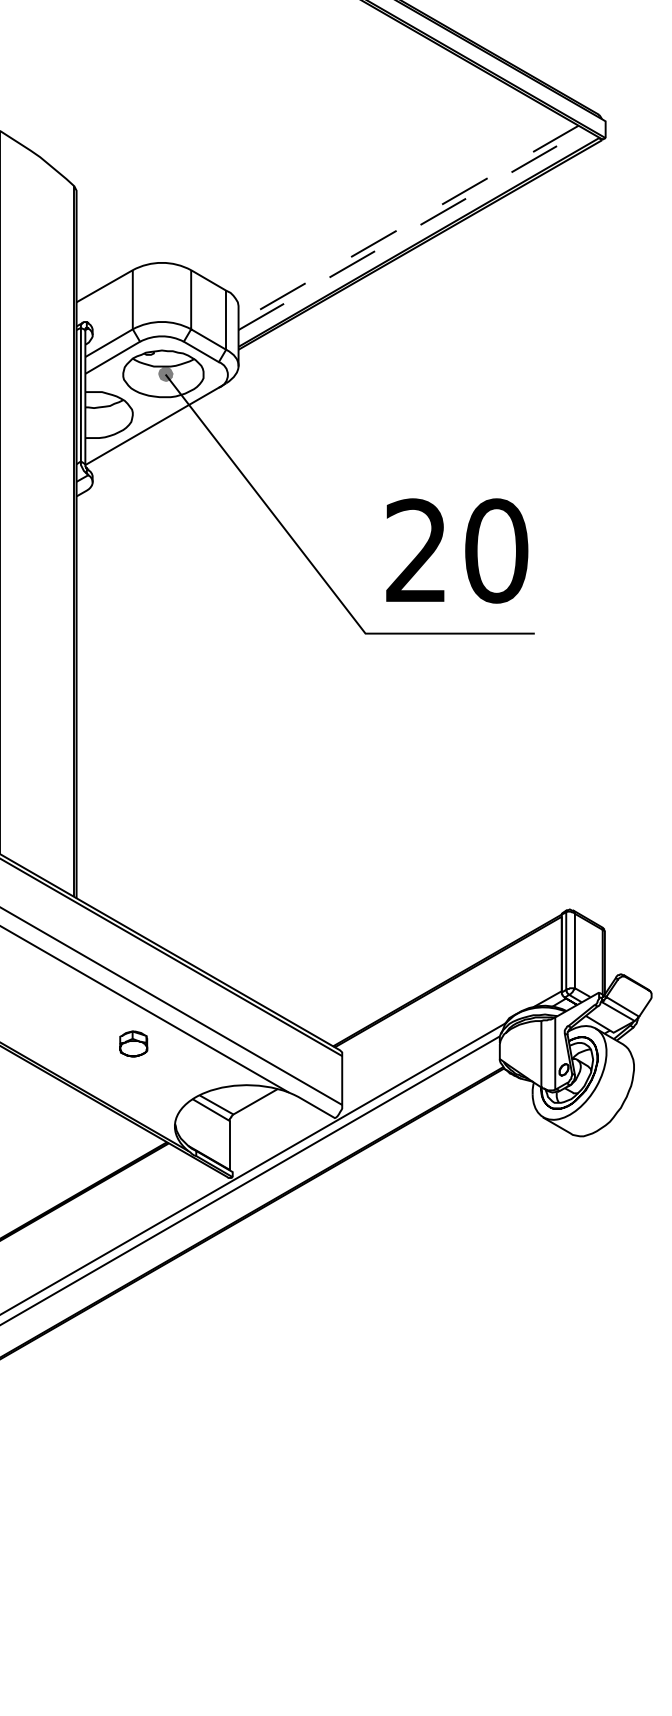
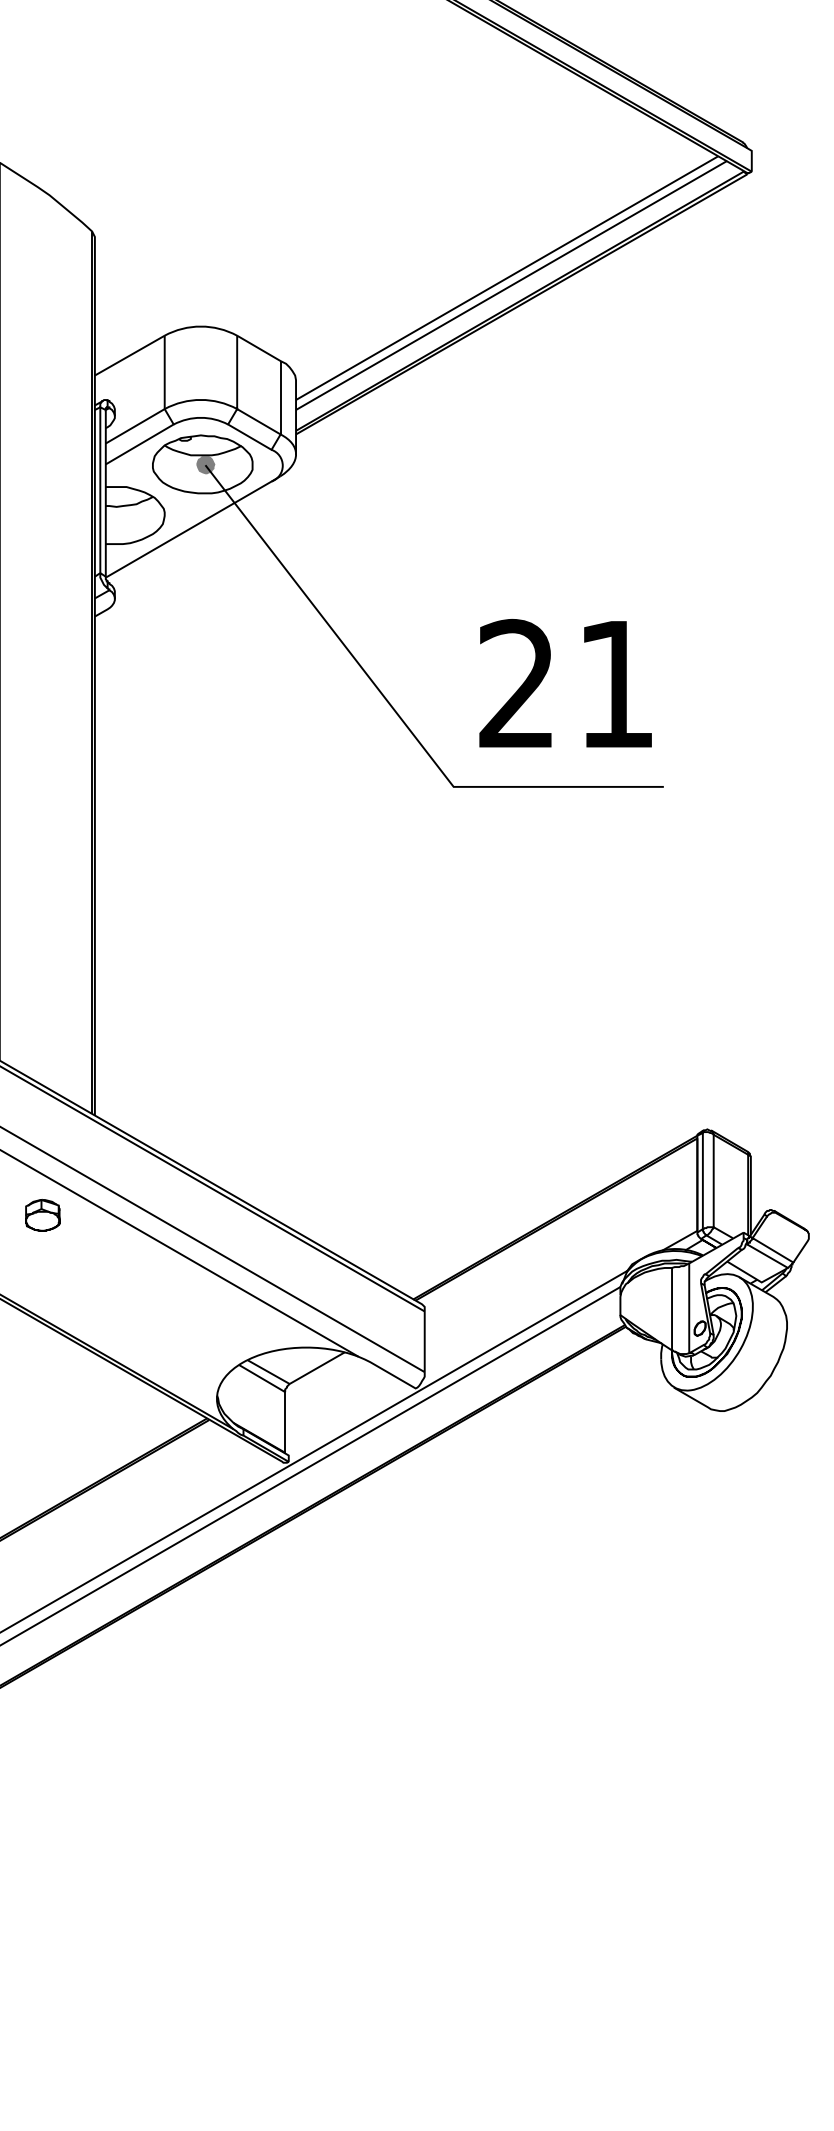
line: (408, 224) -> (507, 278), dashed -> solid
line: (412, 229) -> (512, 285), dashed -> solid
text: (496, 550) -> (616, 683), 20 -> 21
part: (133, 1044) -> (42, 1215), moved

